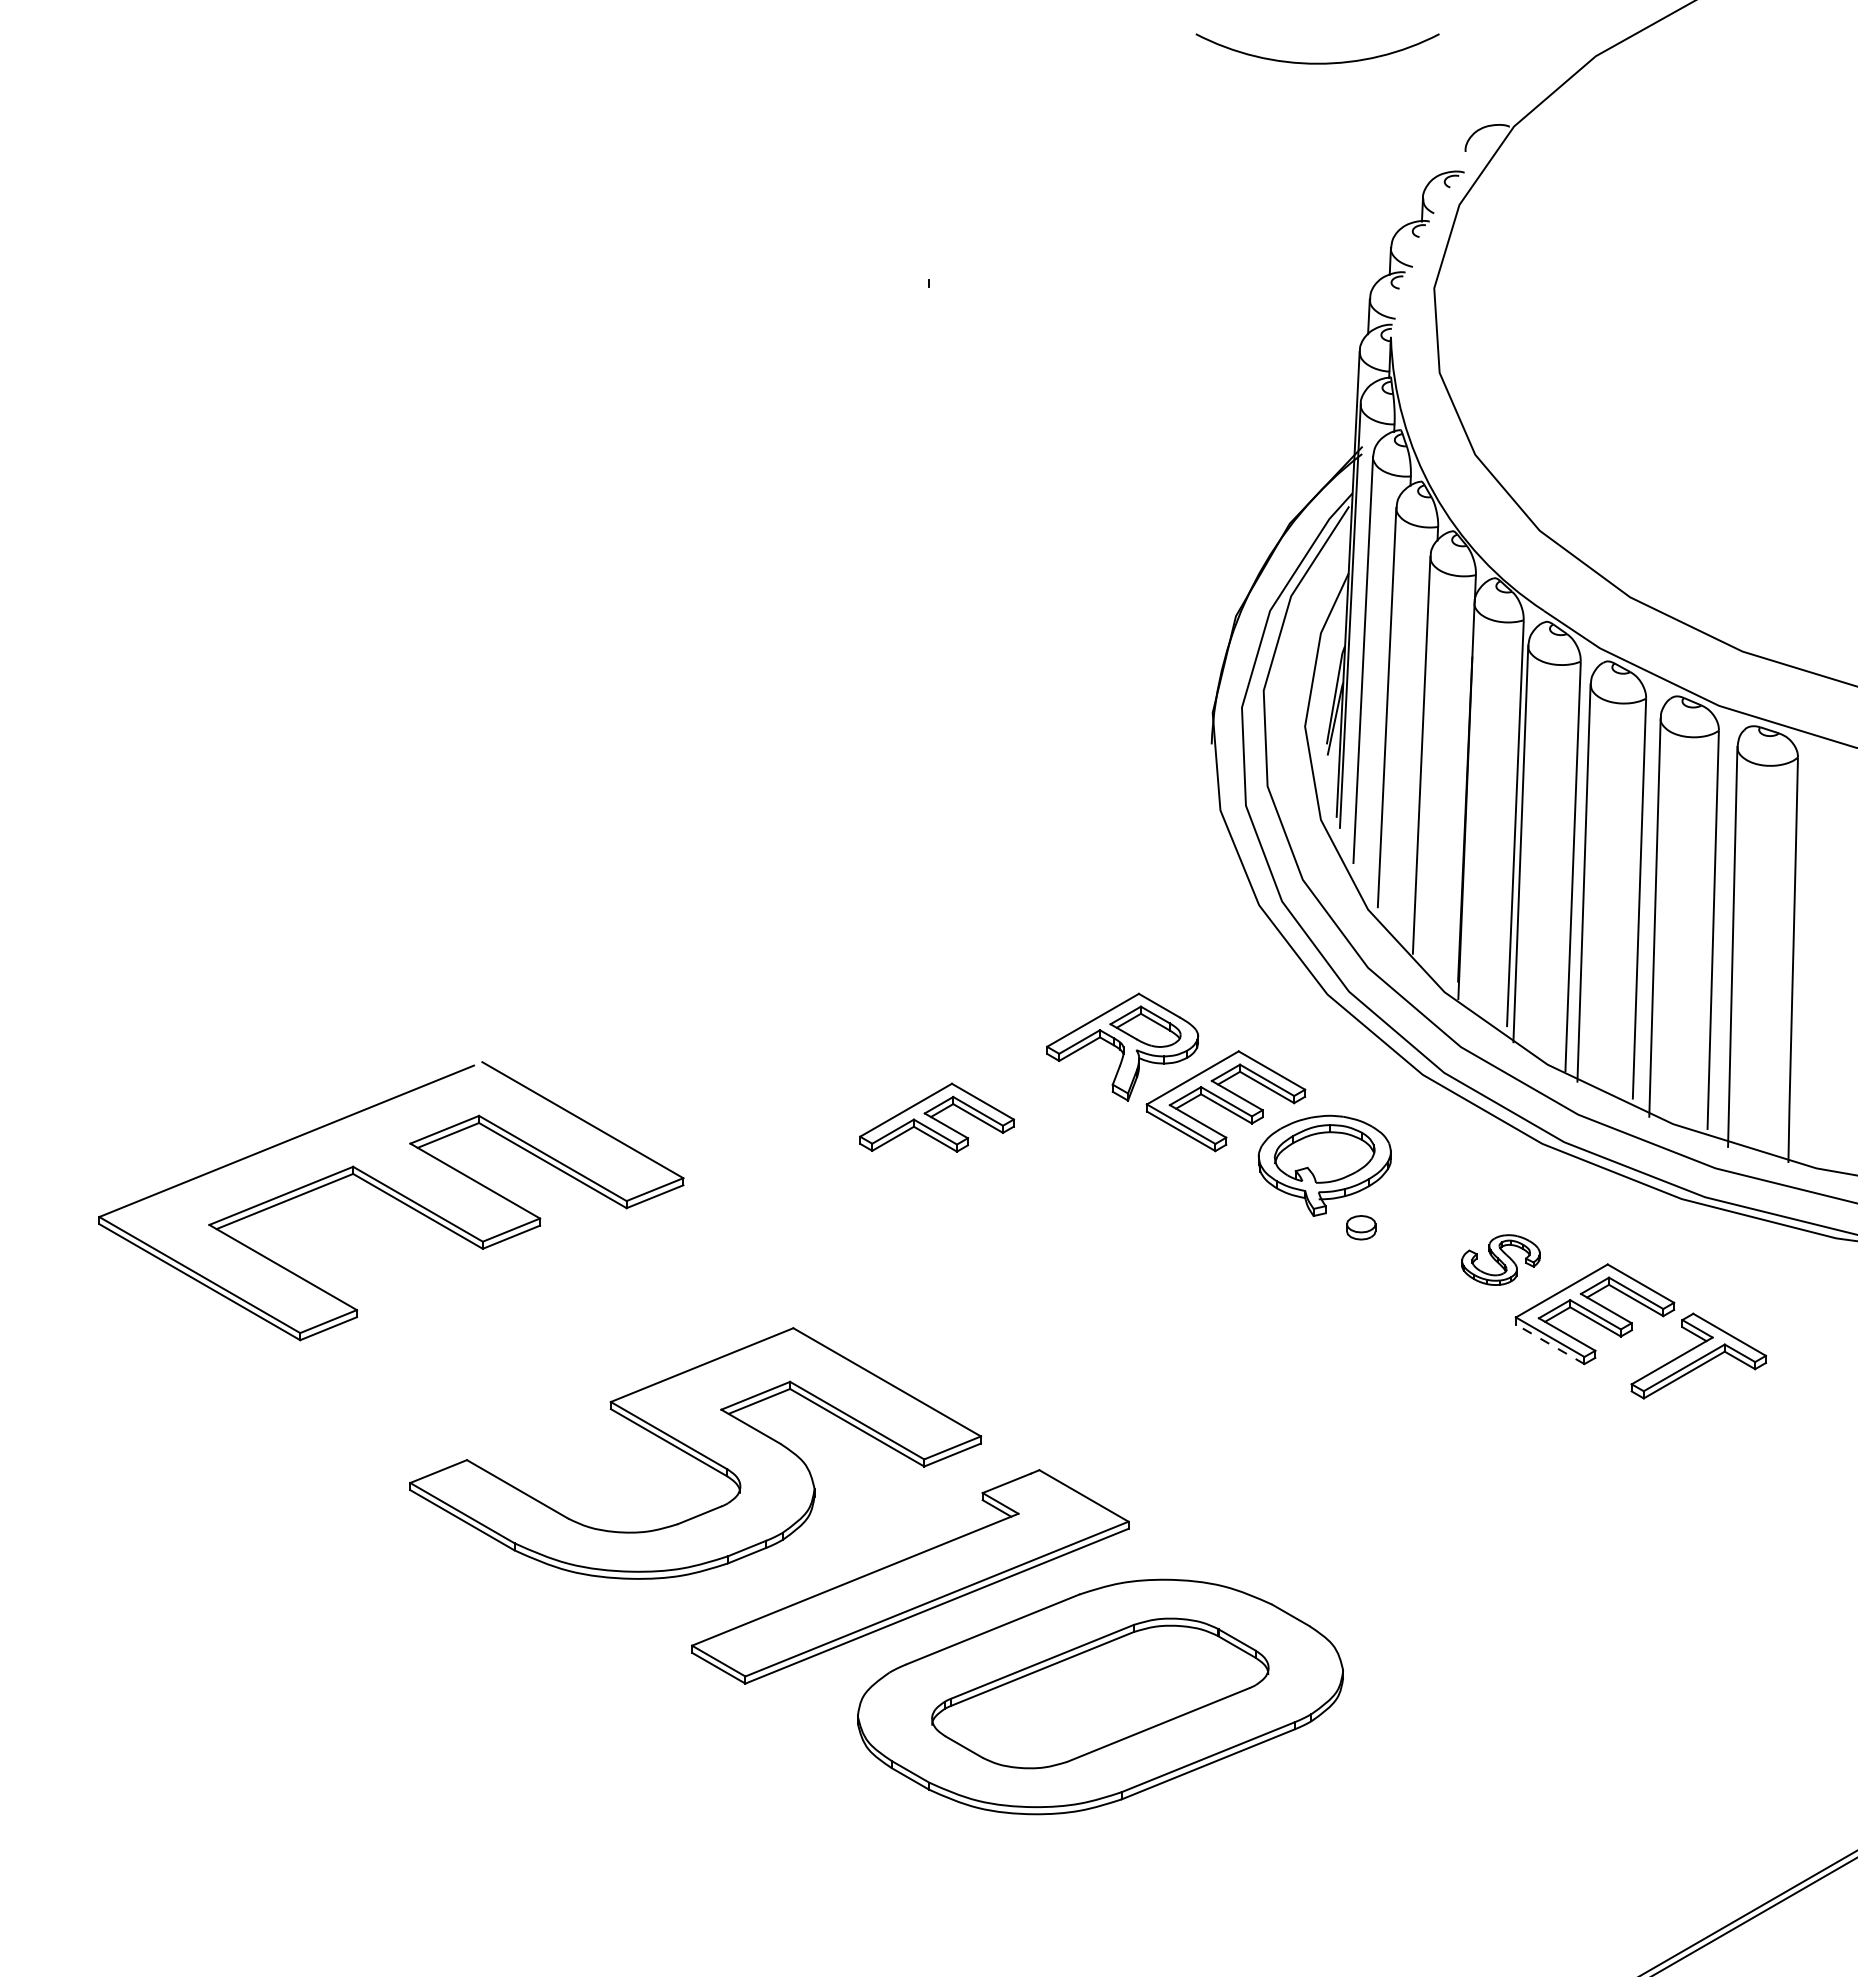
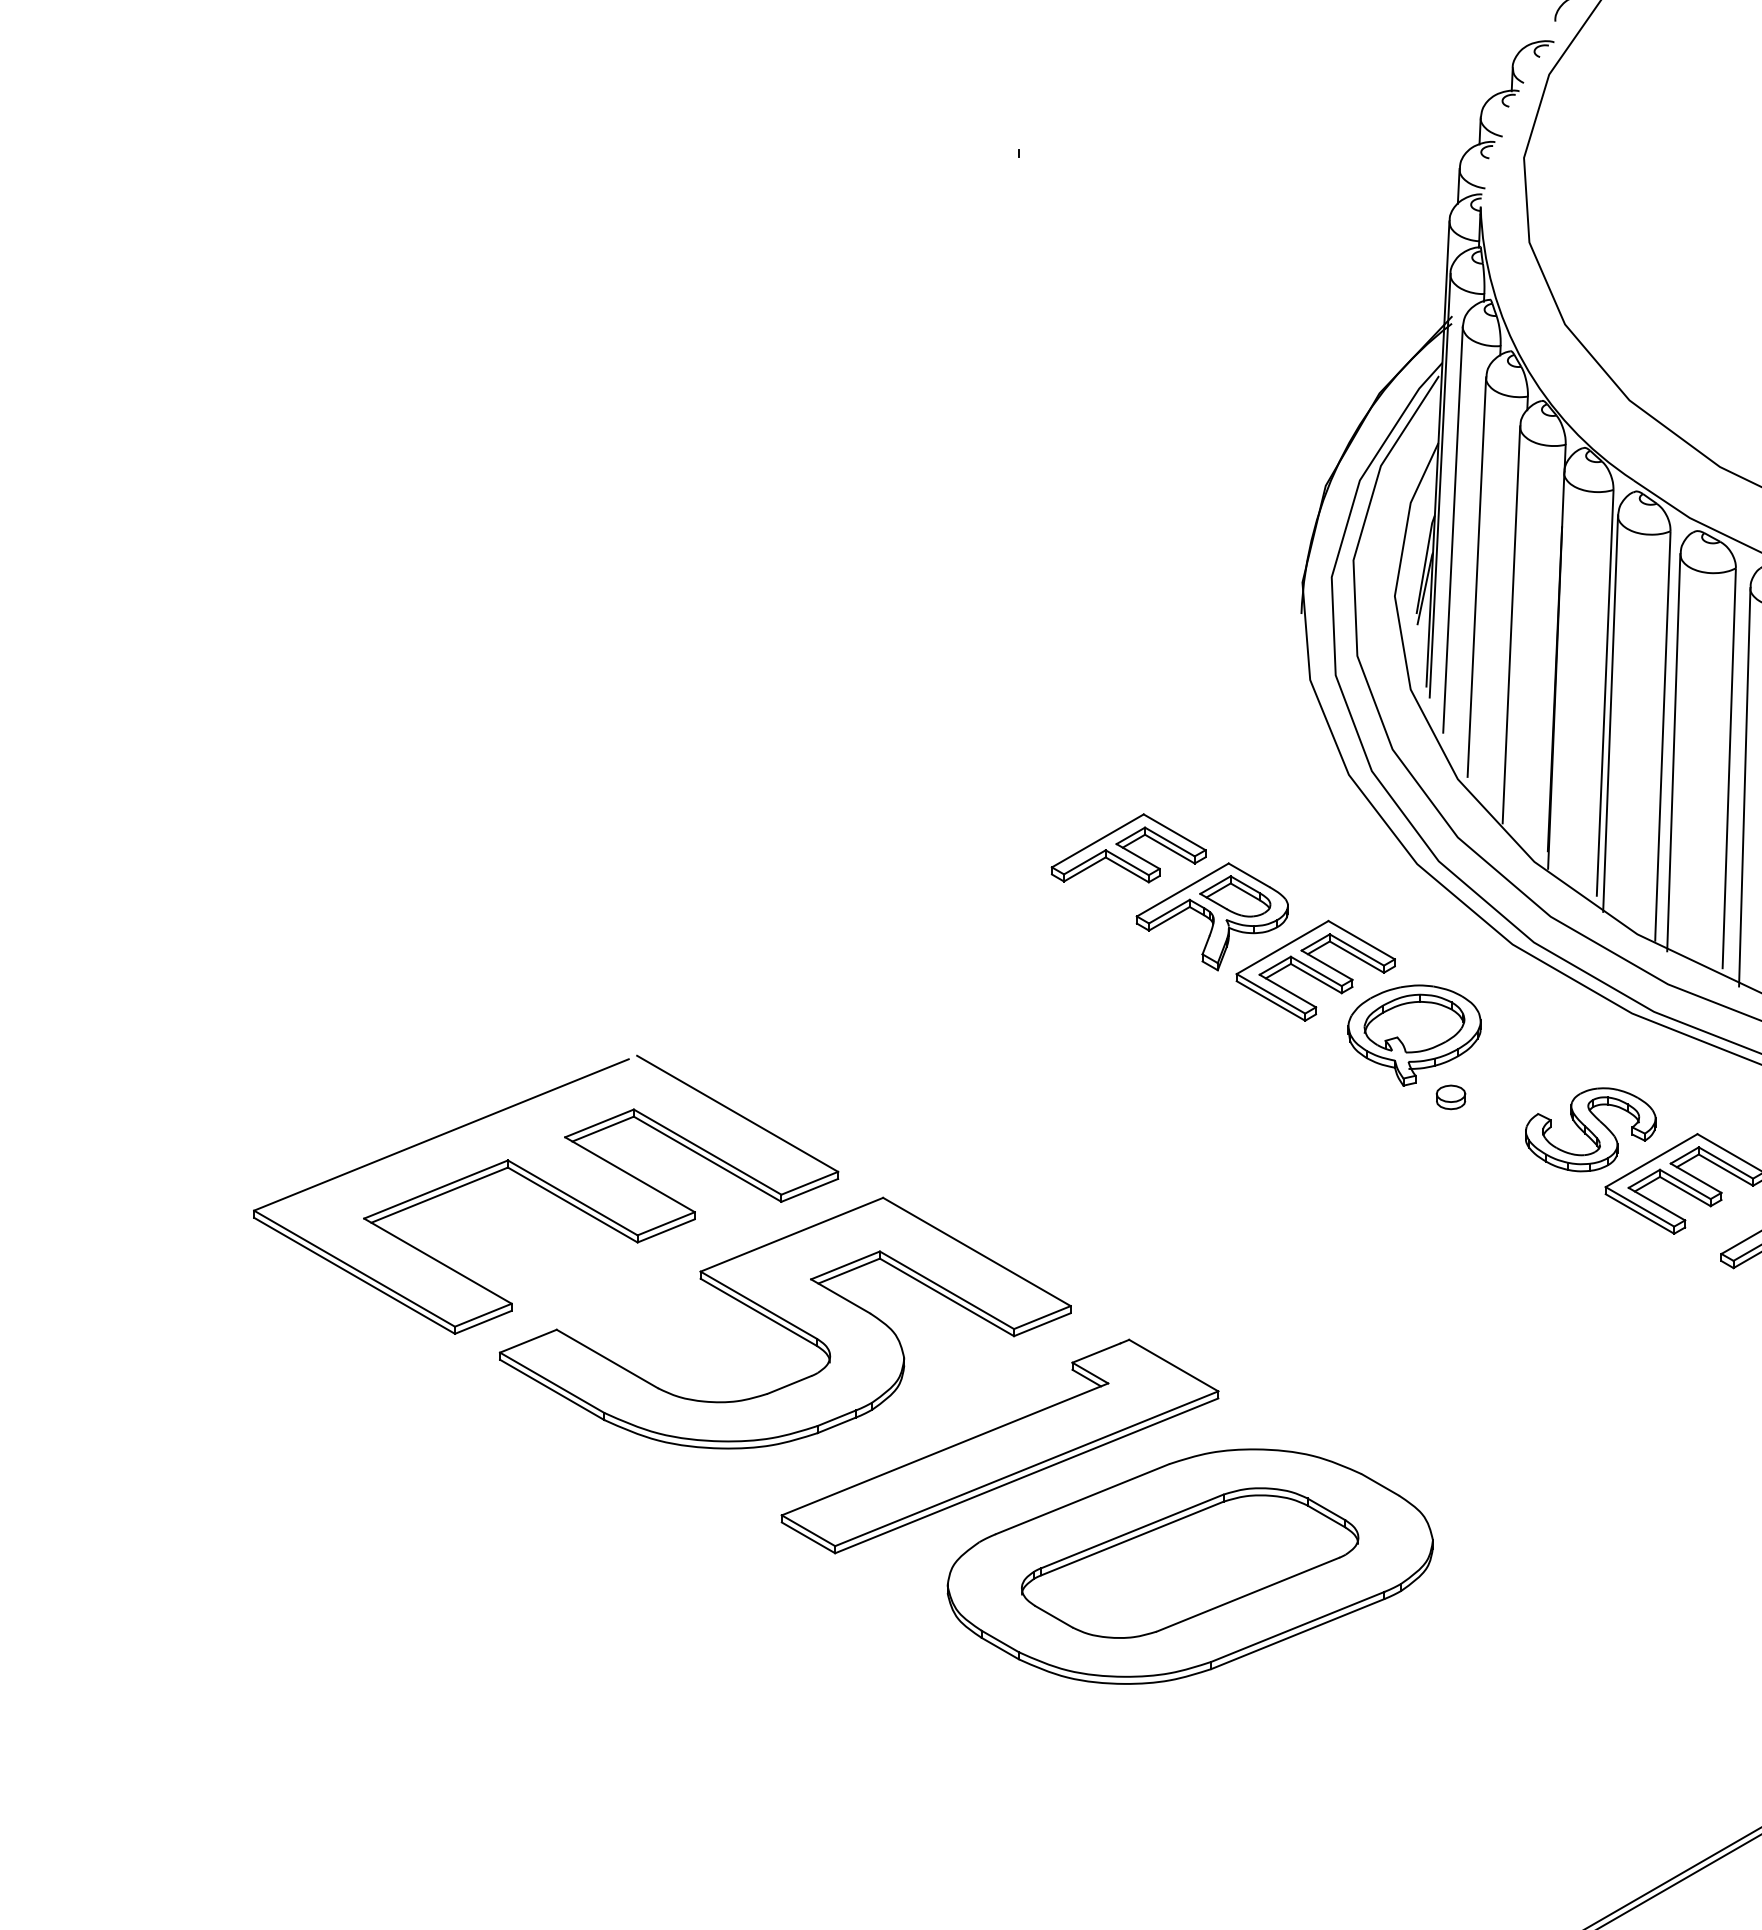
part: (936, 1117) -> (1128, 848), moved
part: (391, 1201) -> (546, 1195), moved
part: (1500, 1259) -> (1590, 1129), size x1.67
line: (1550, 1344) -> (1640, 1214), dashed -> solid

